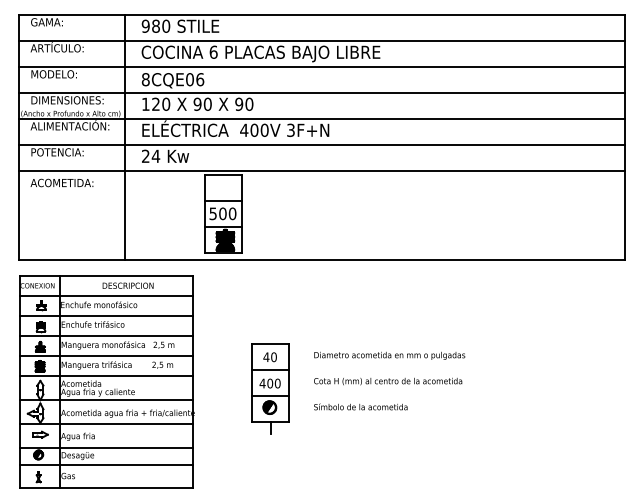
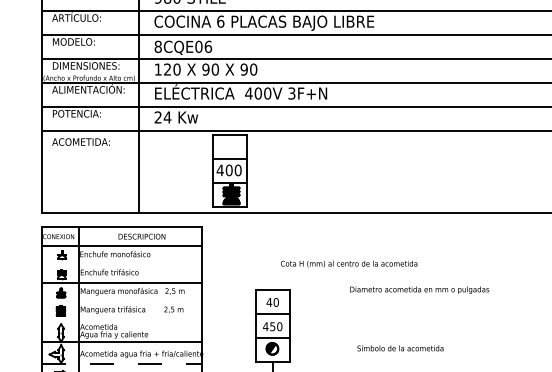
text: (213, 213) -> (220, 170), 500 -> 400
line: (106, 315) -> (122, 264), removed
line: (106, 355) -> (122, 300), removed
text: (389, 355) -> (419, 289), moved
line: (106, 375) -> (122, 319), removed
text: (388, 381) -> (349, 264), moved
text: (270, 383) -> (273, 326), 400 -> 450
text: (360, 406) -> (400, 347), moved
line: (106, 423) -> (122, 363), solid -> dashed

